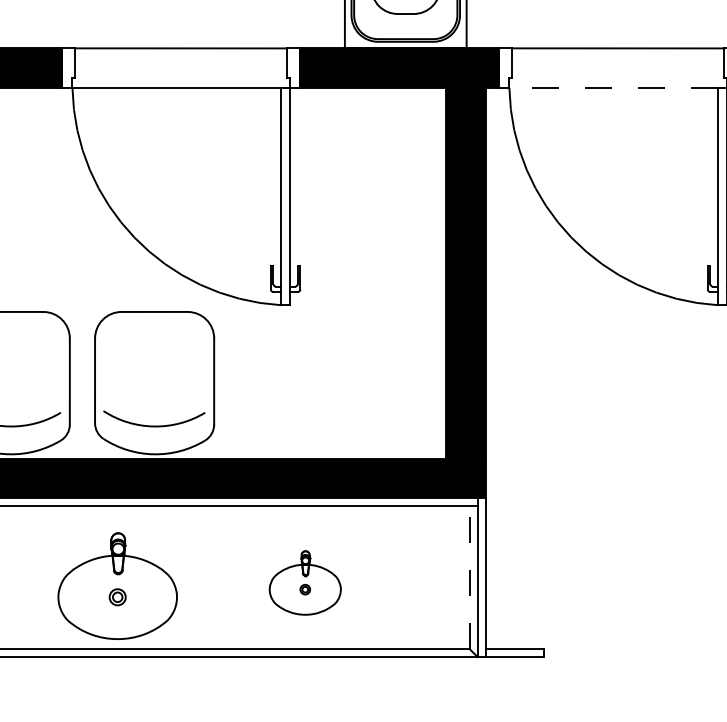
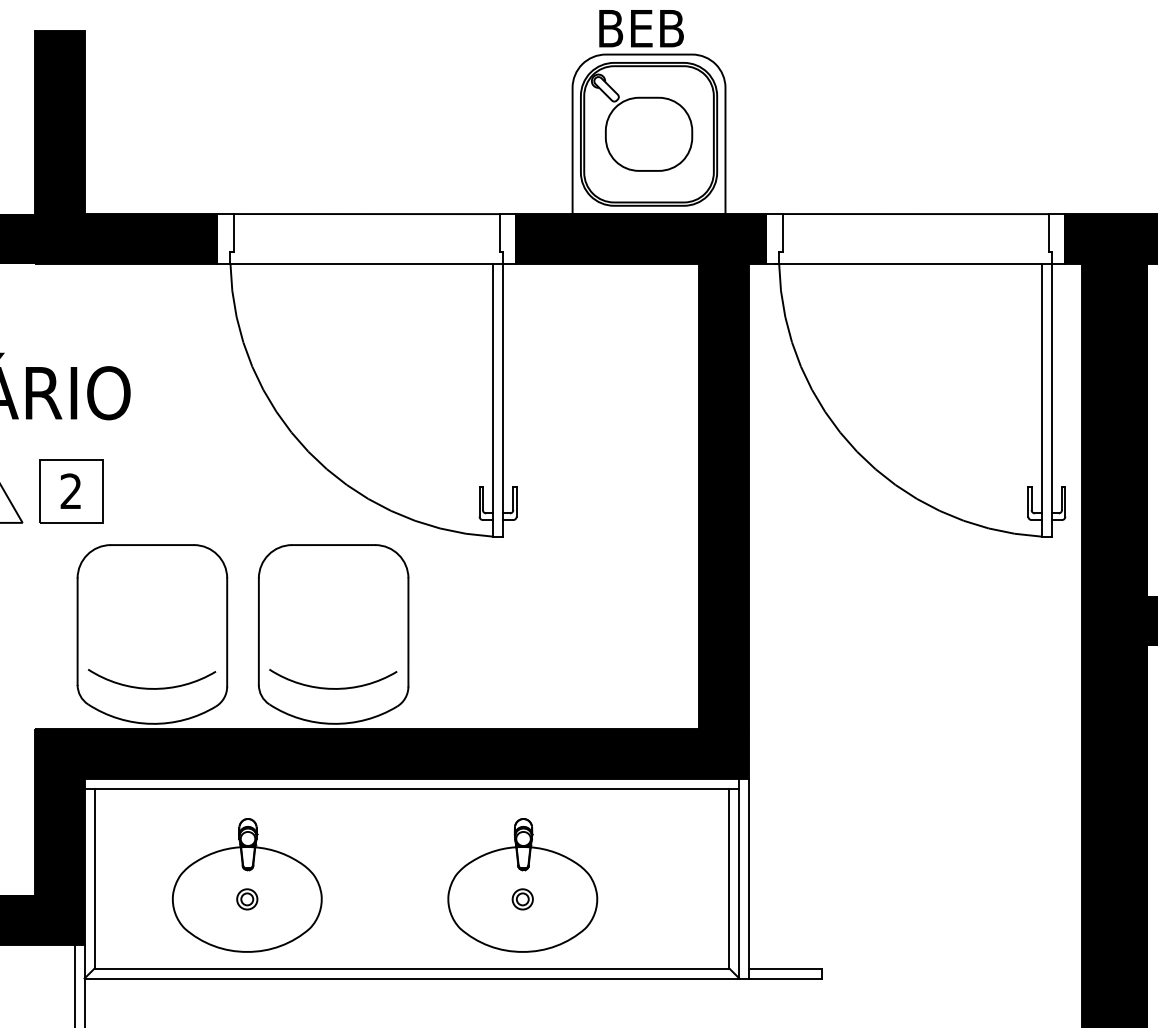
line: (611, 87) -> (907, 263), dashed -> solid
line: (469, 577) -> (729, 878), dashed -> solid
part: (305, 583) -> (522, 885), size x1.67
part: (117, 586) -> (247, 885), moved

